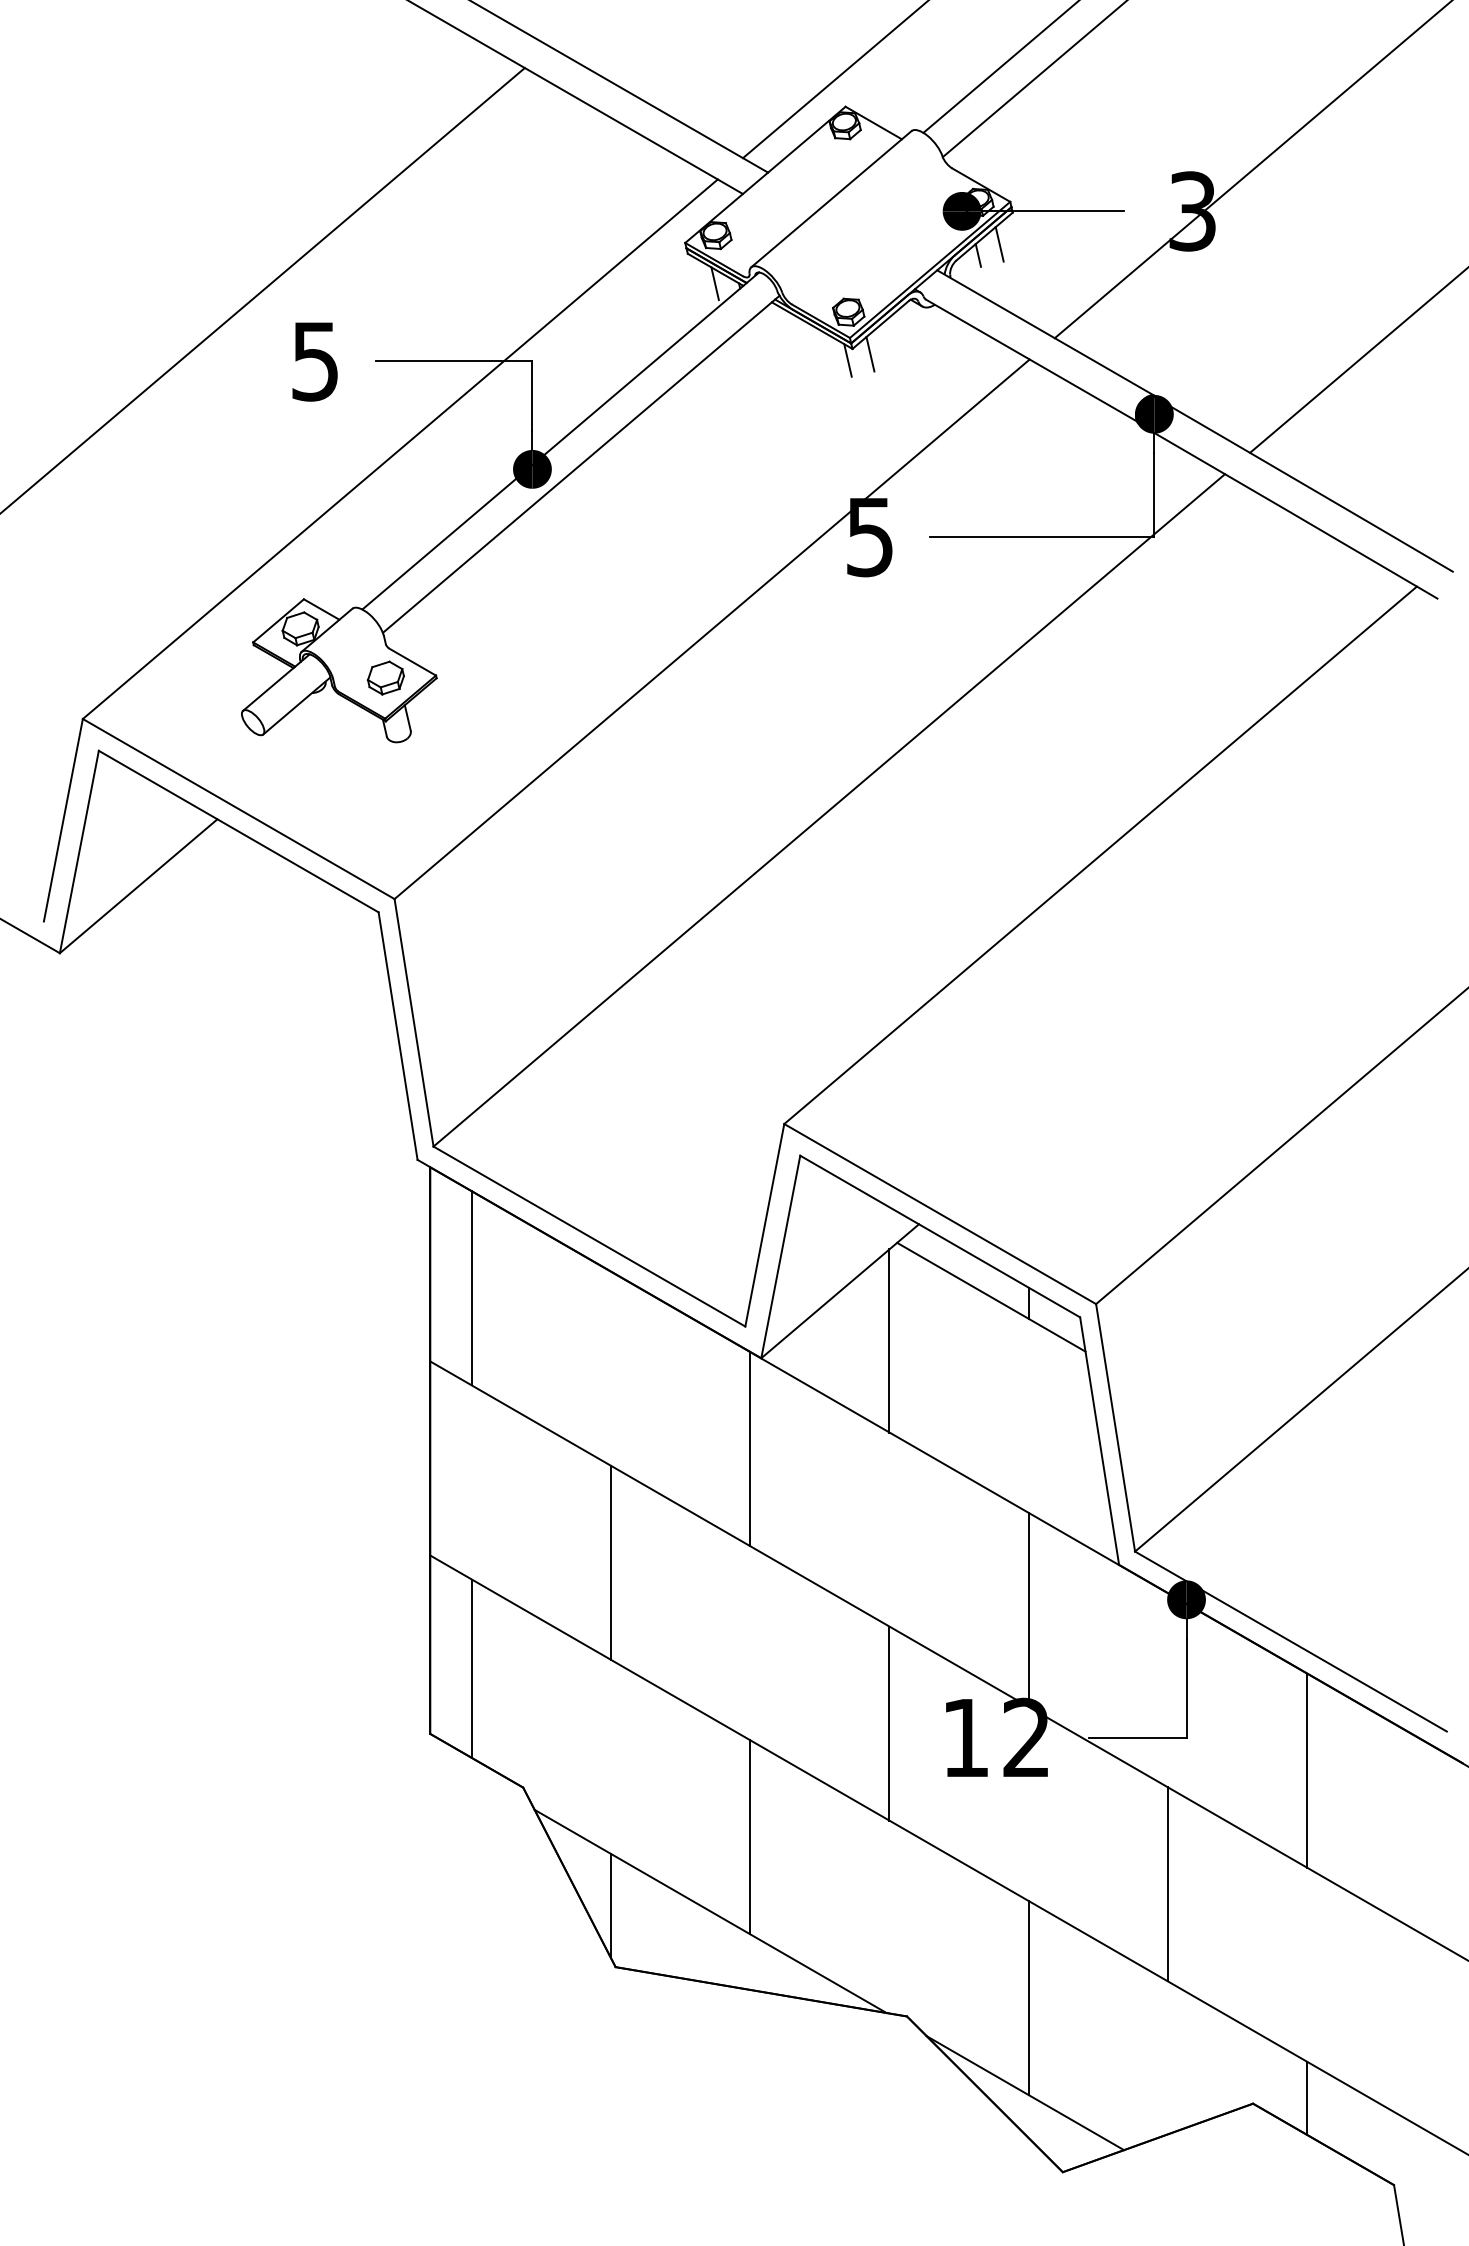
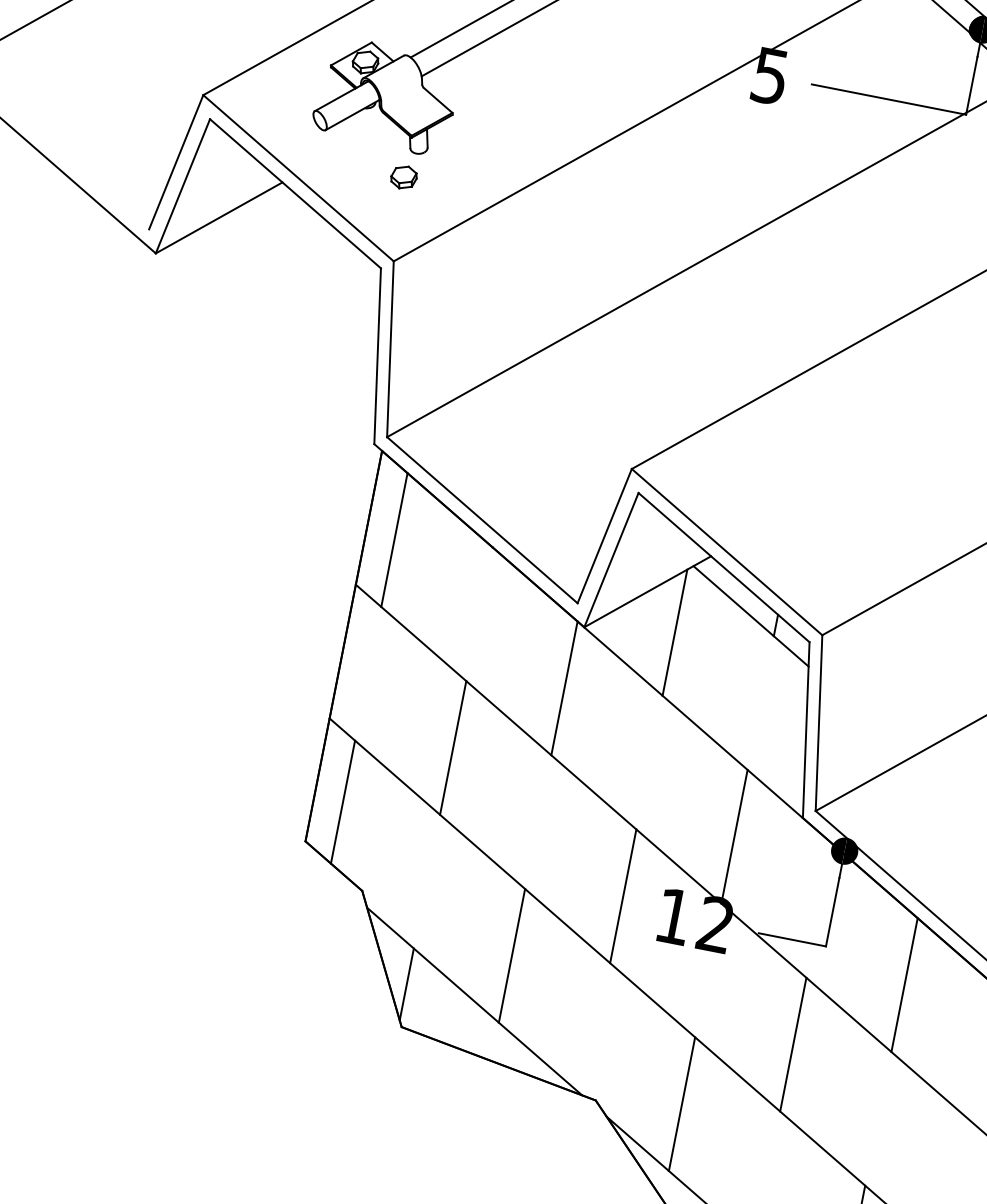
part: (385, 677) -> (403, 177), moved

